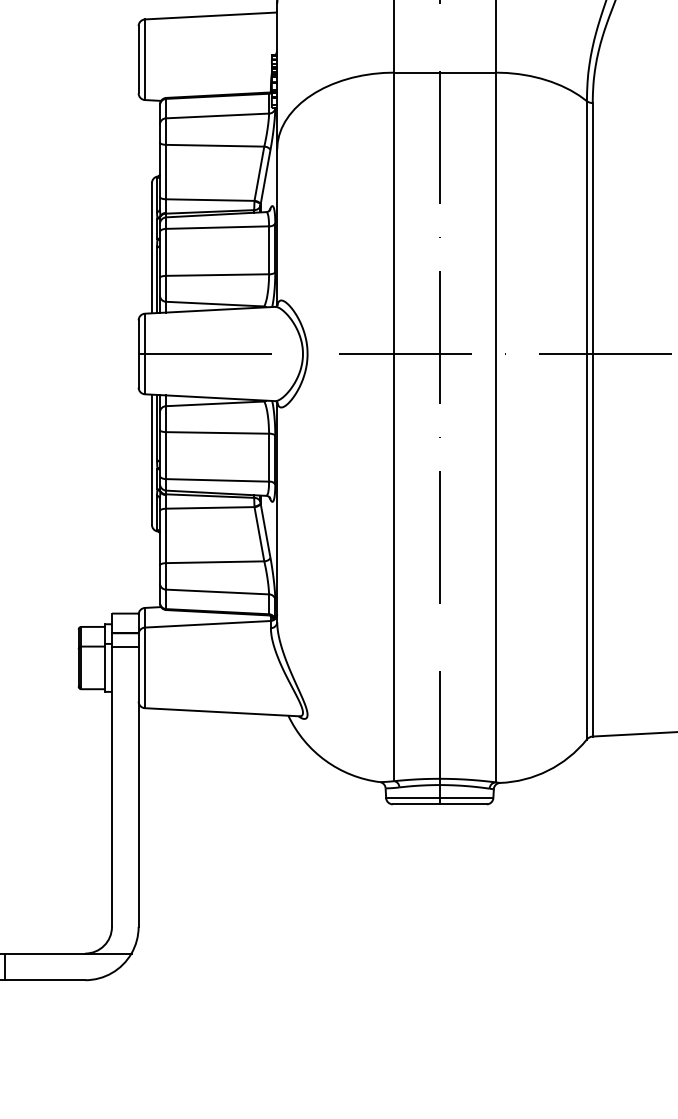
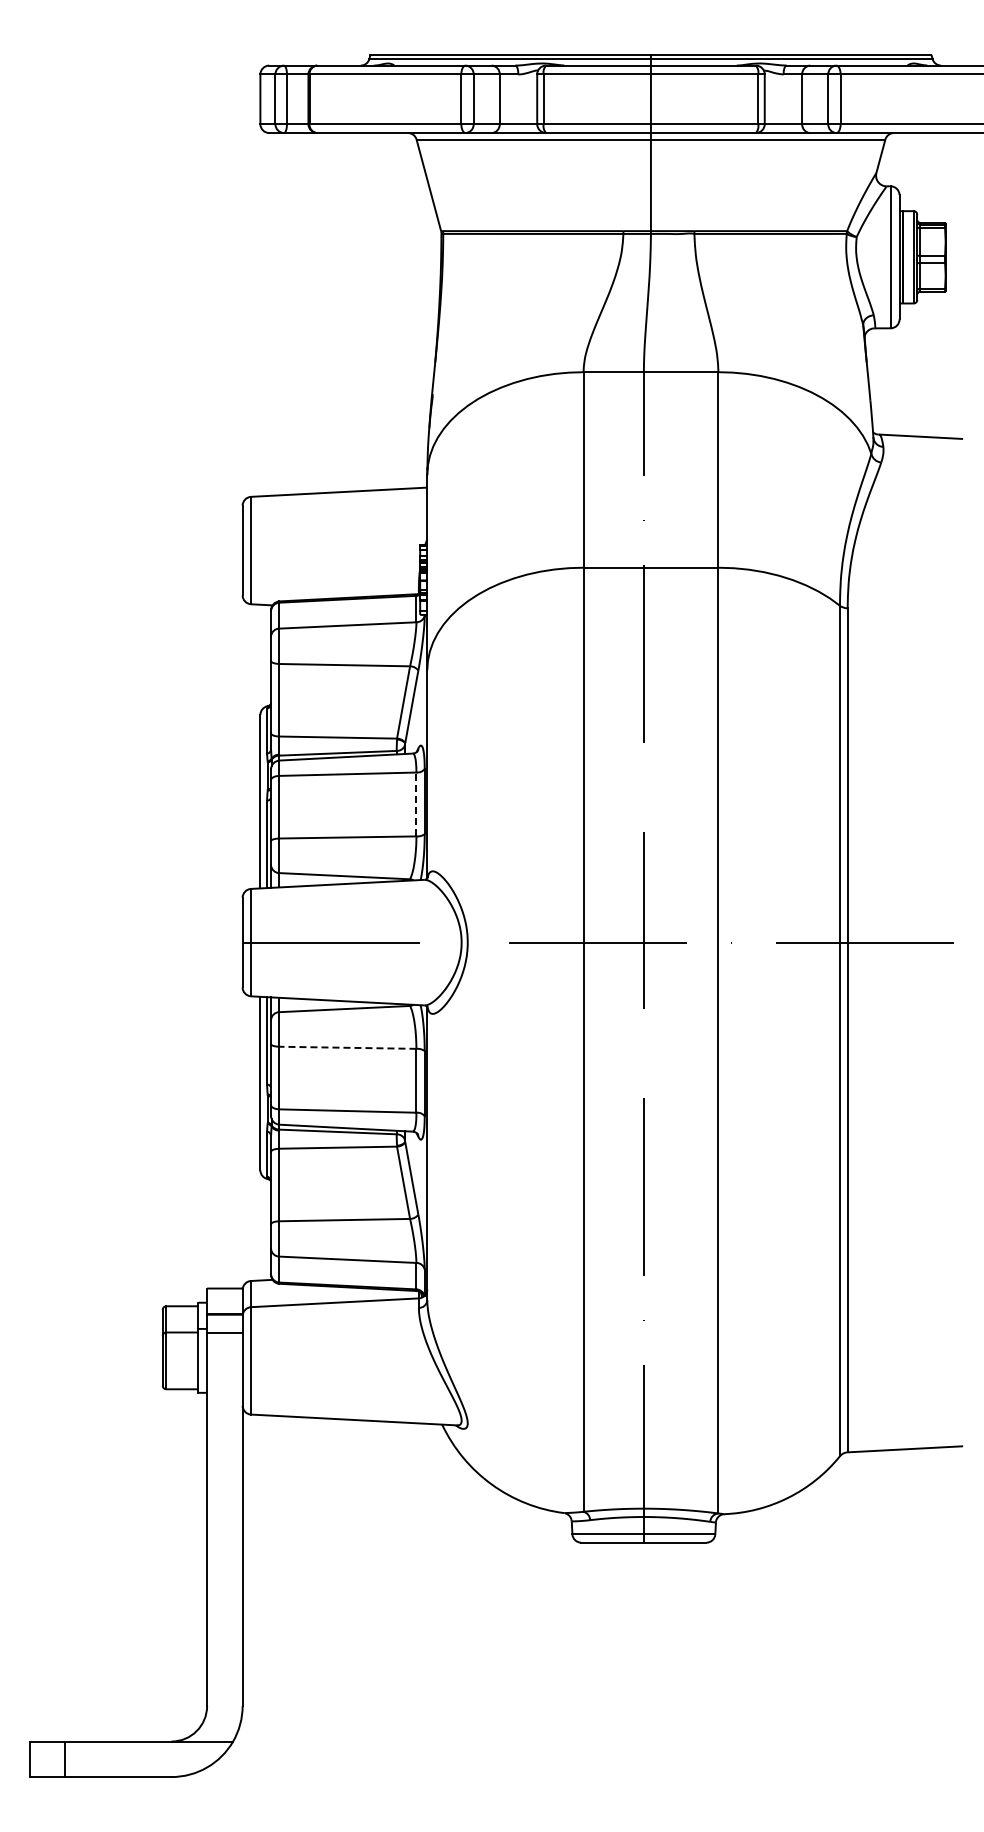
line: (269, 250) -> (416, 804), solid -> dashed
line: (217, 432) -> (347, 1047), solid -> dashed

